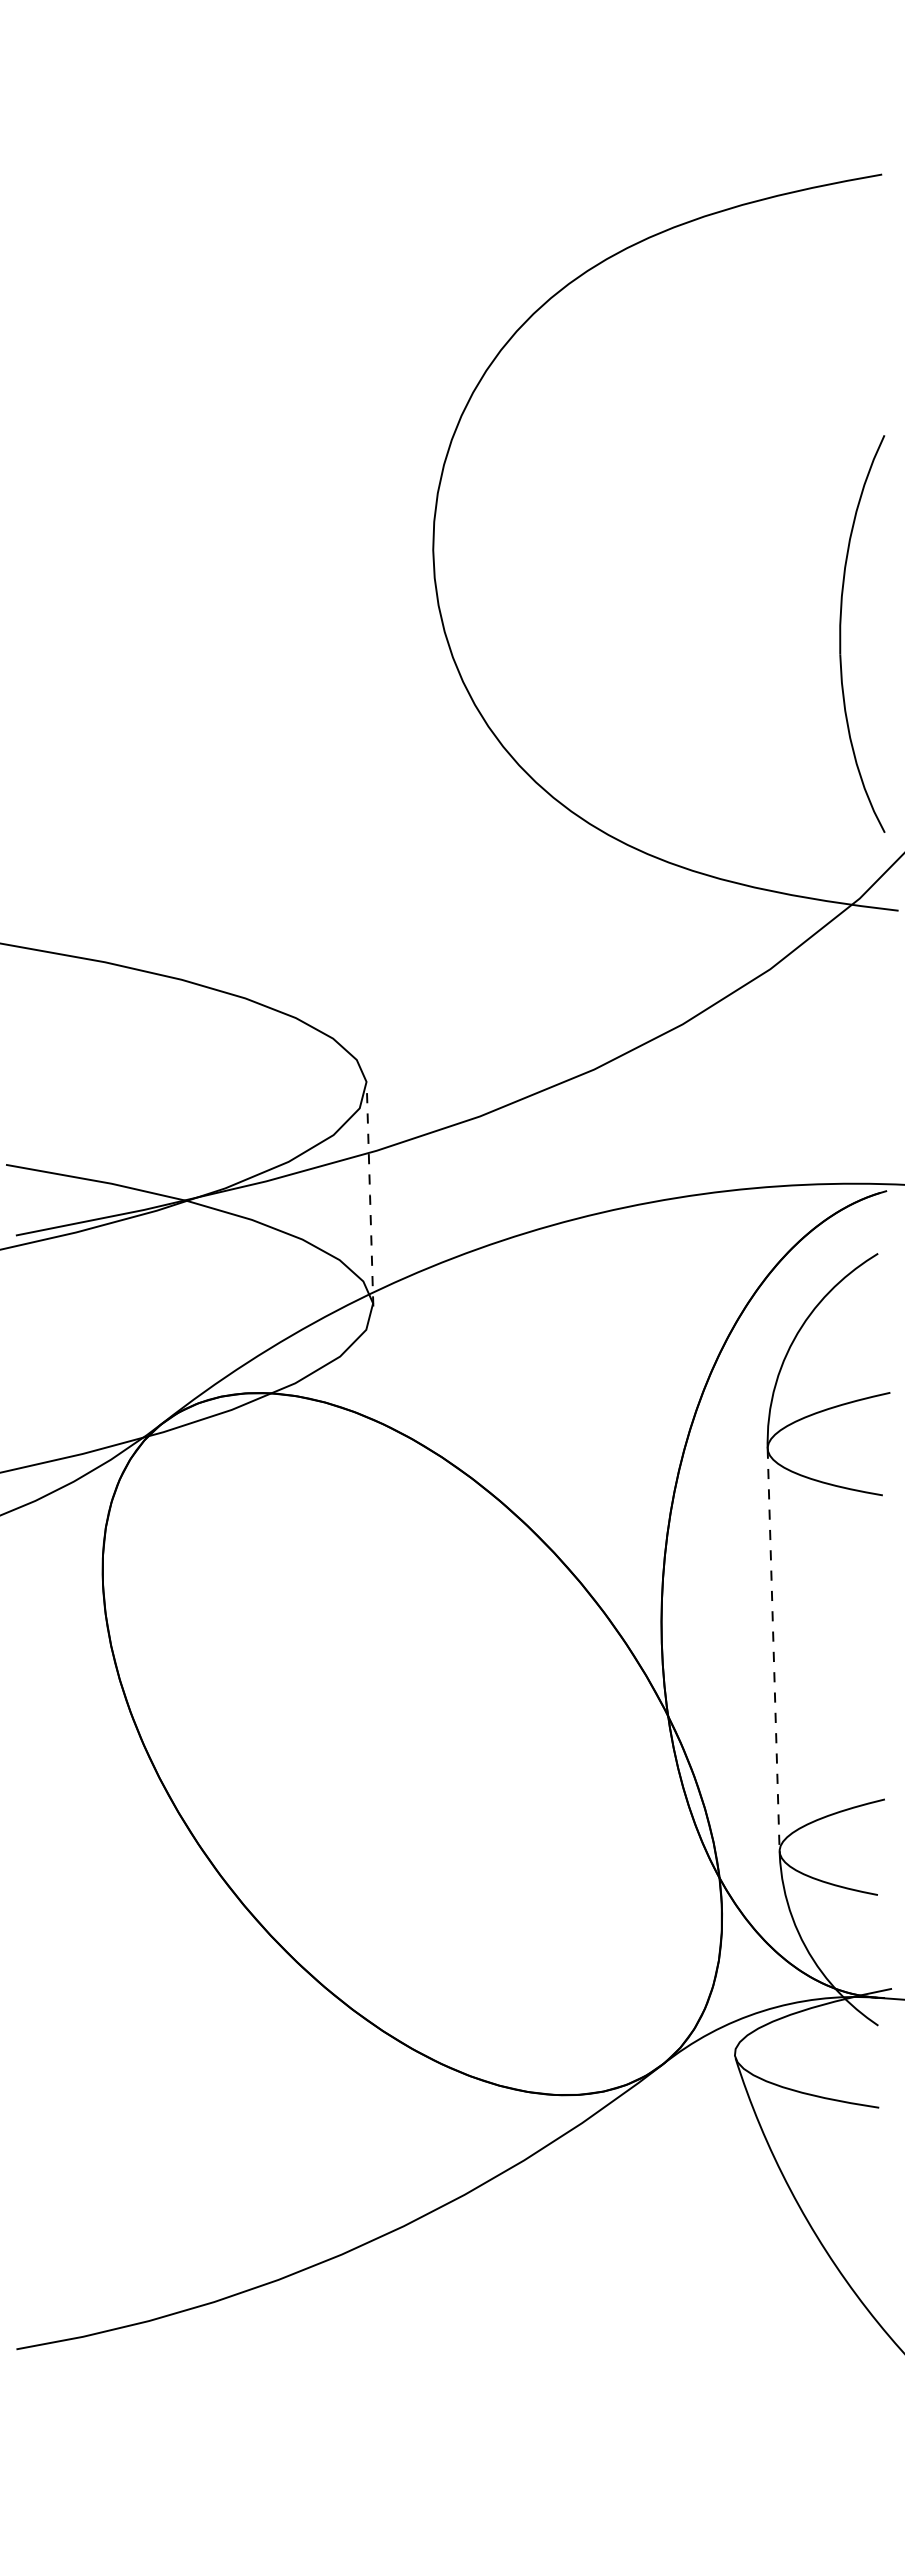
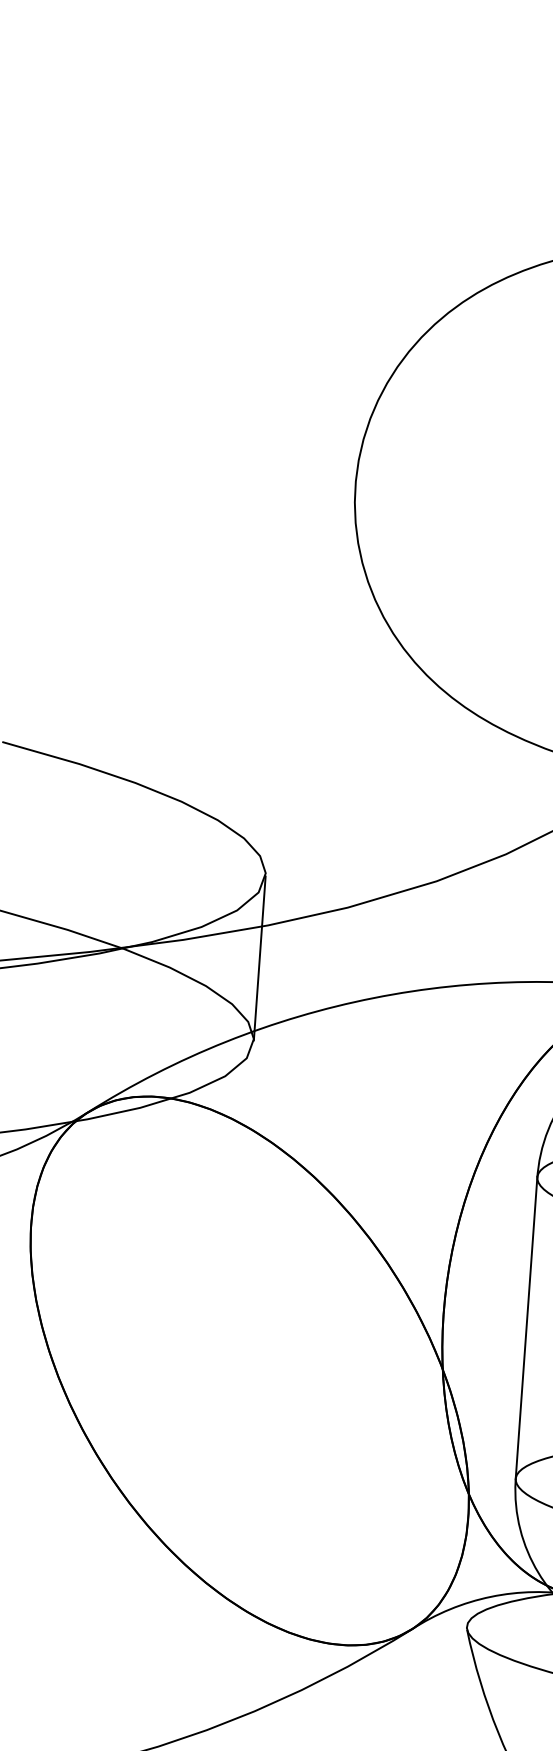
line: (370, 1195) -> (260, 958), dashed -> solid
line: (773, 1650) -> (526, 1328), dashed -> solid

